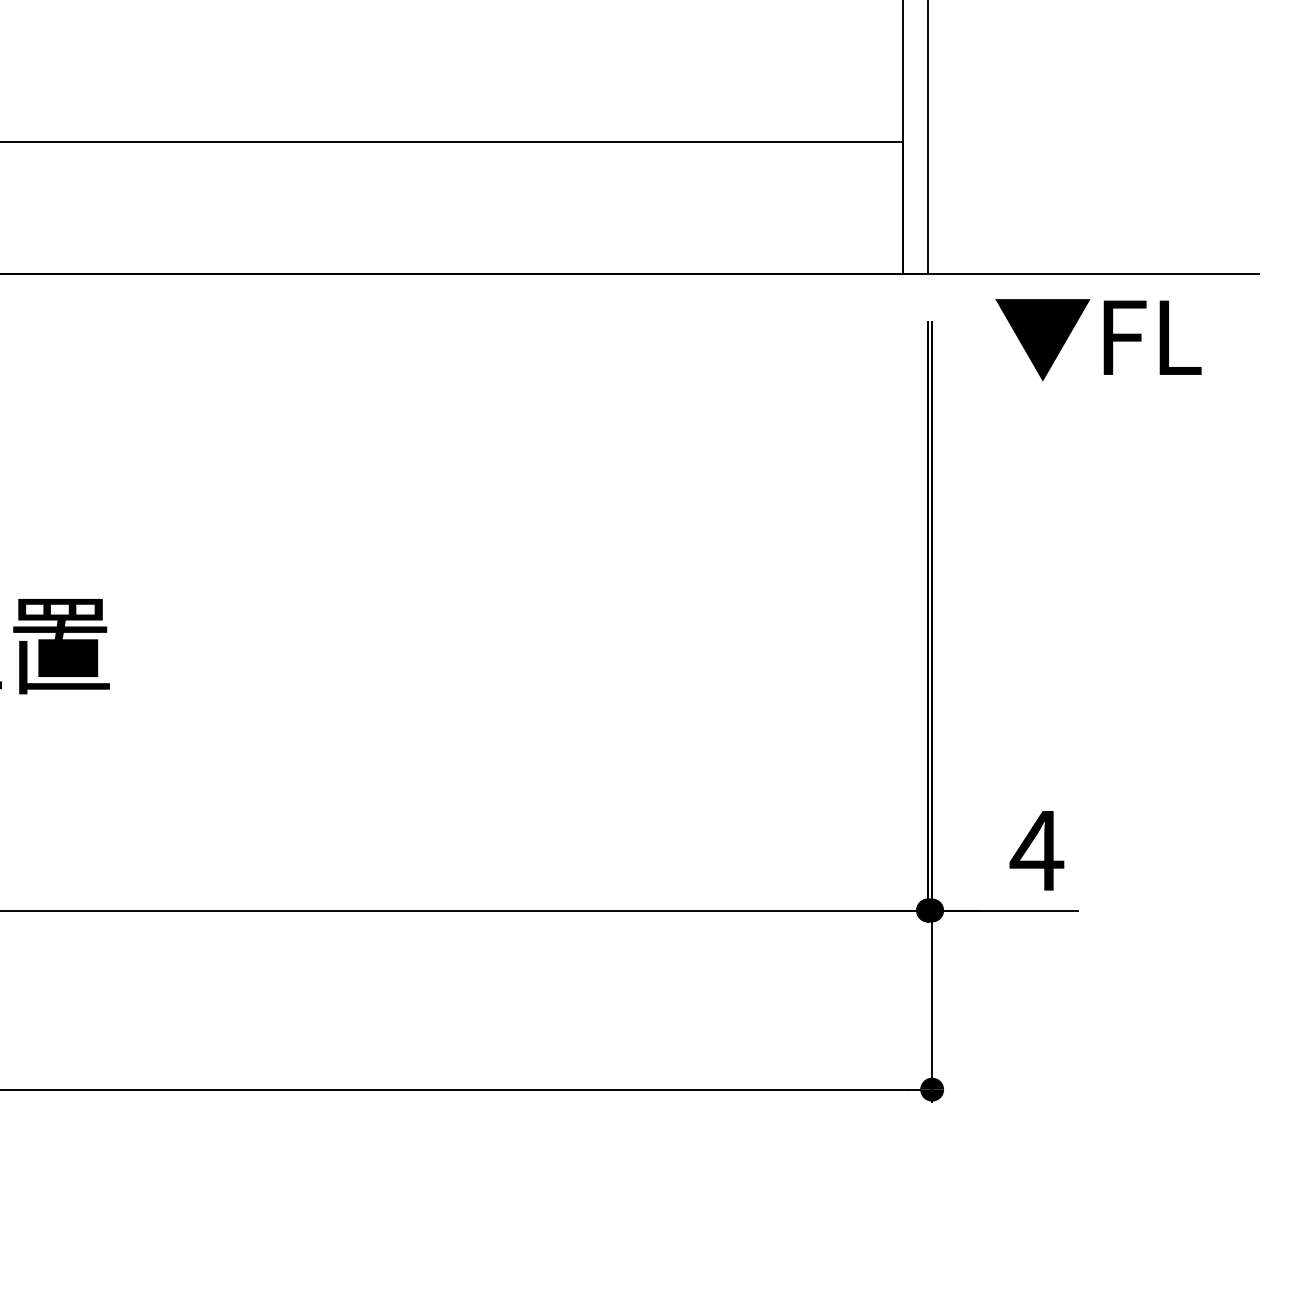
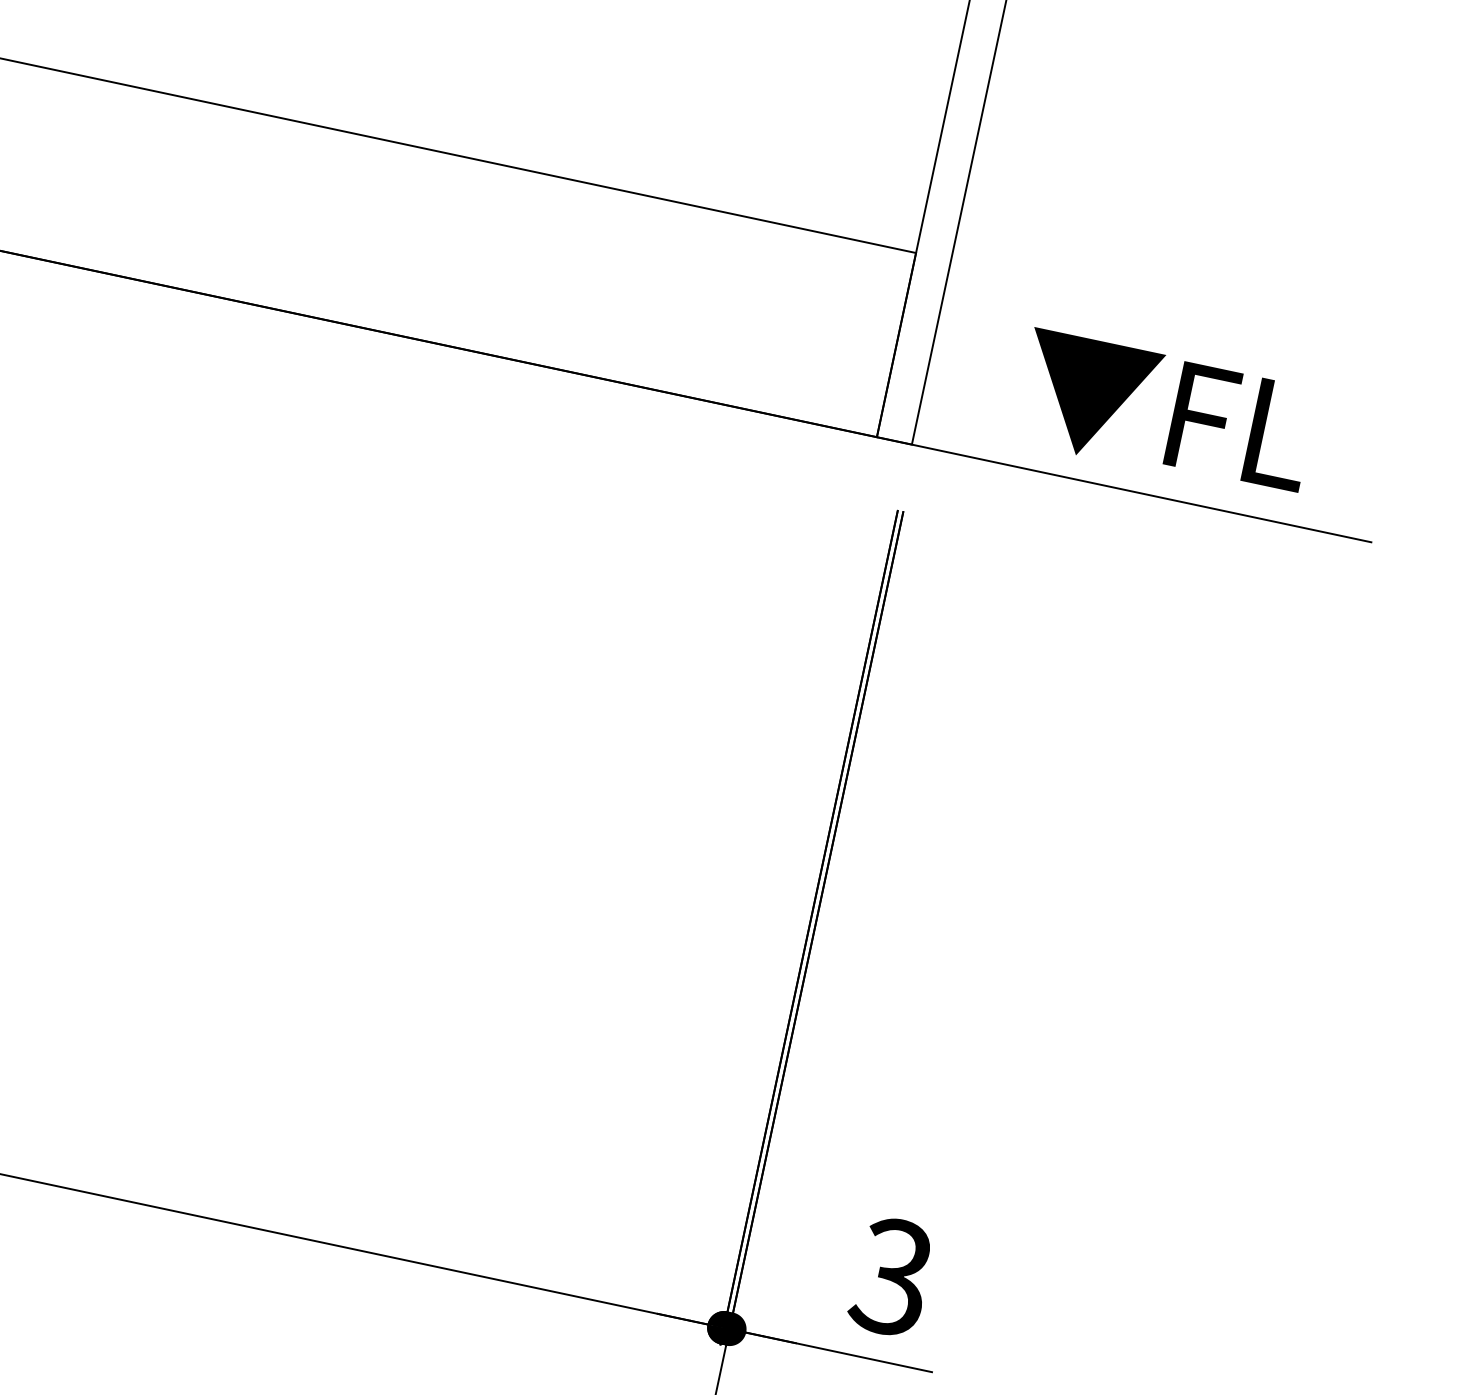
text: (1098, 340) -> (1165, 414), moved
text: (1036, 850) -> (892, 1276), 4 -> 3

